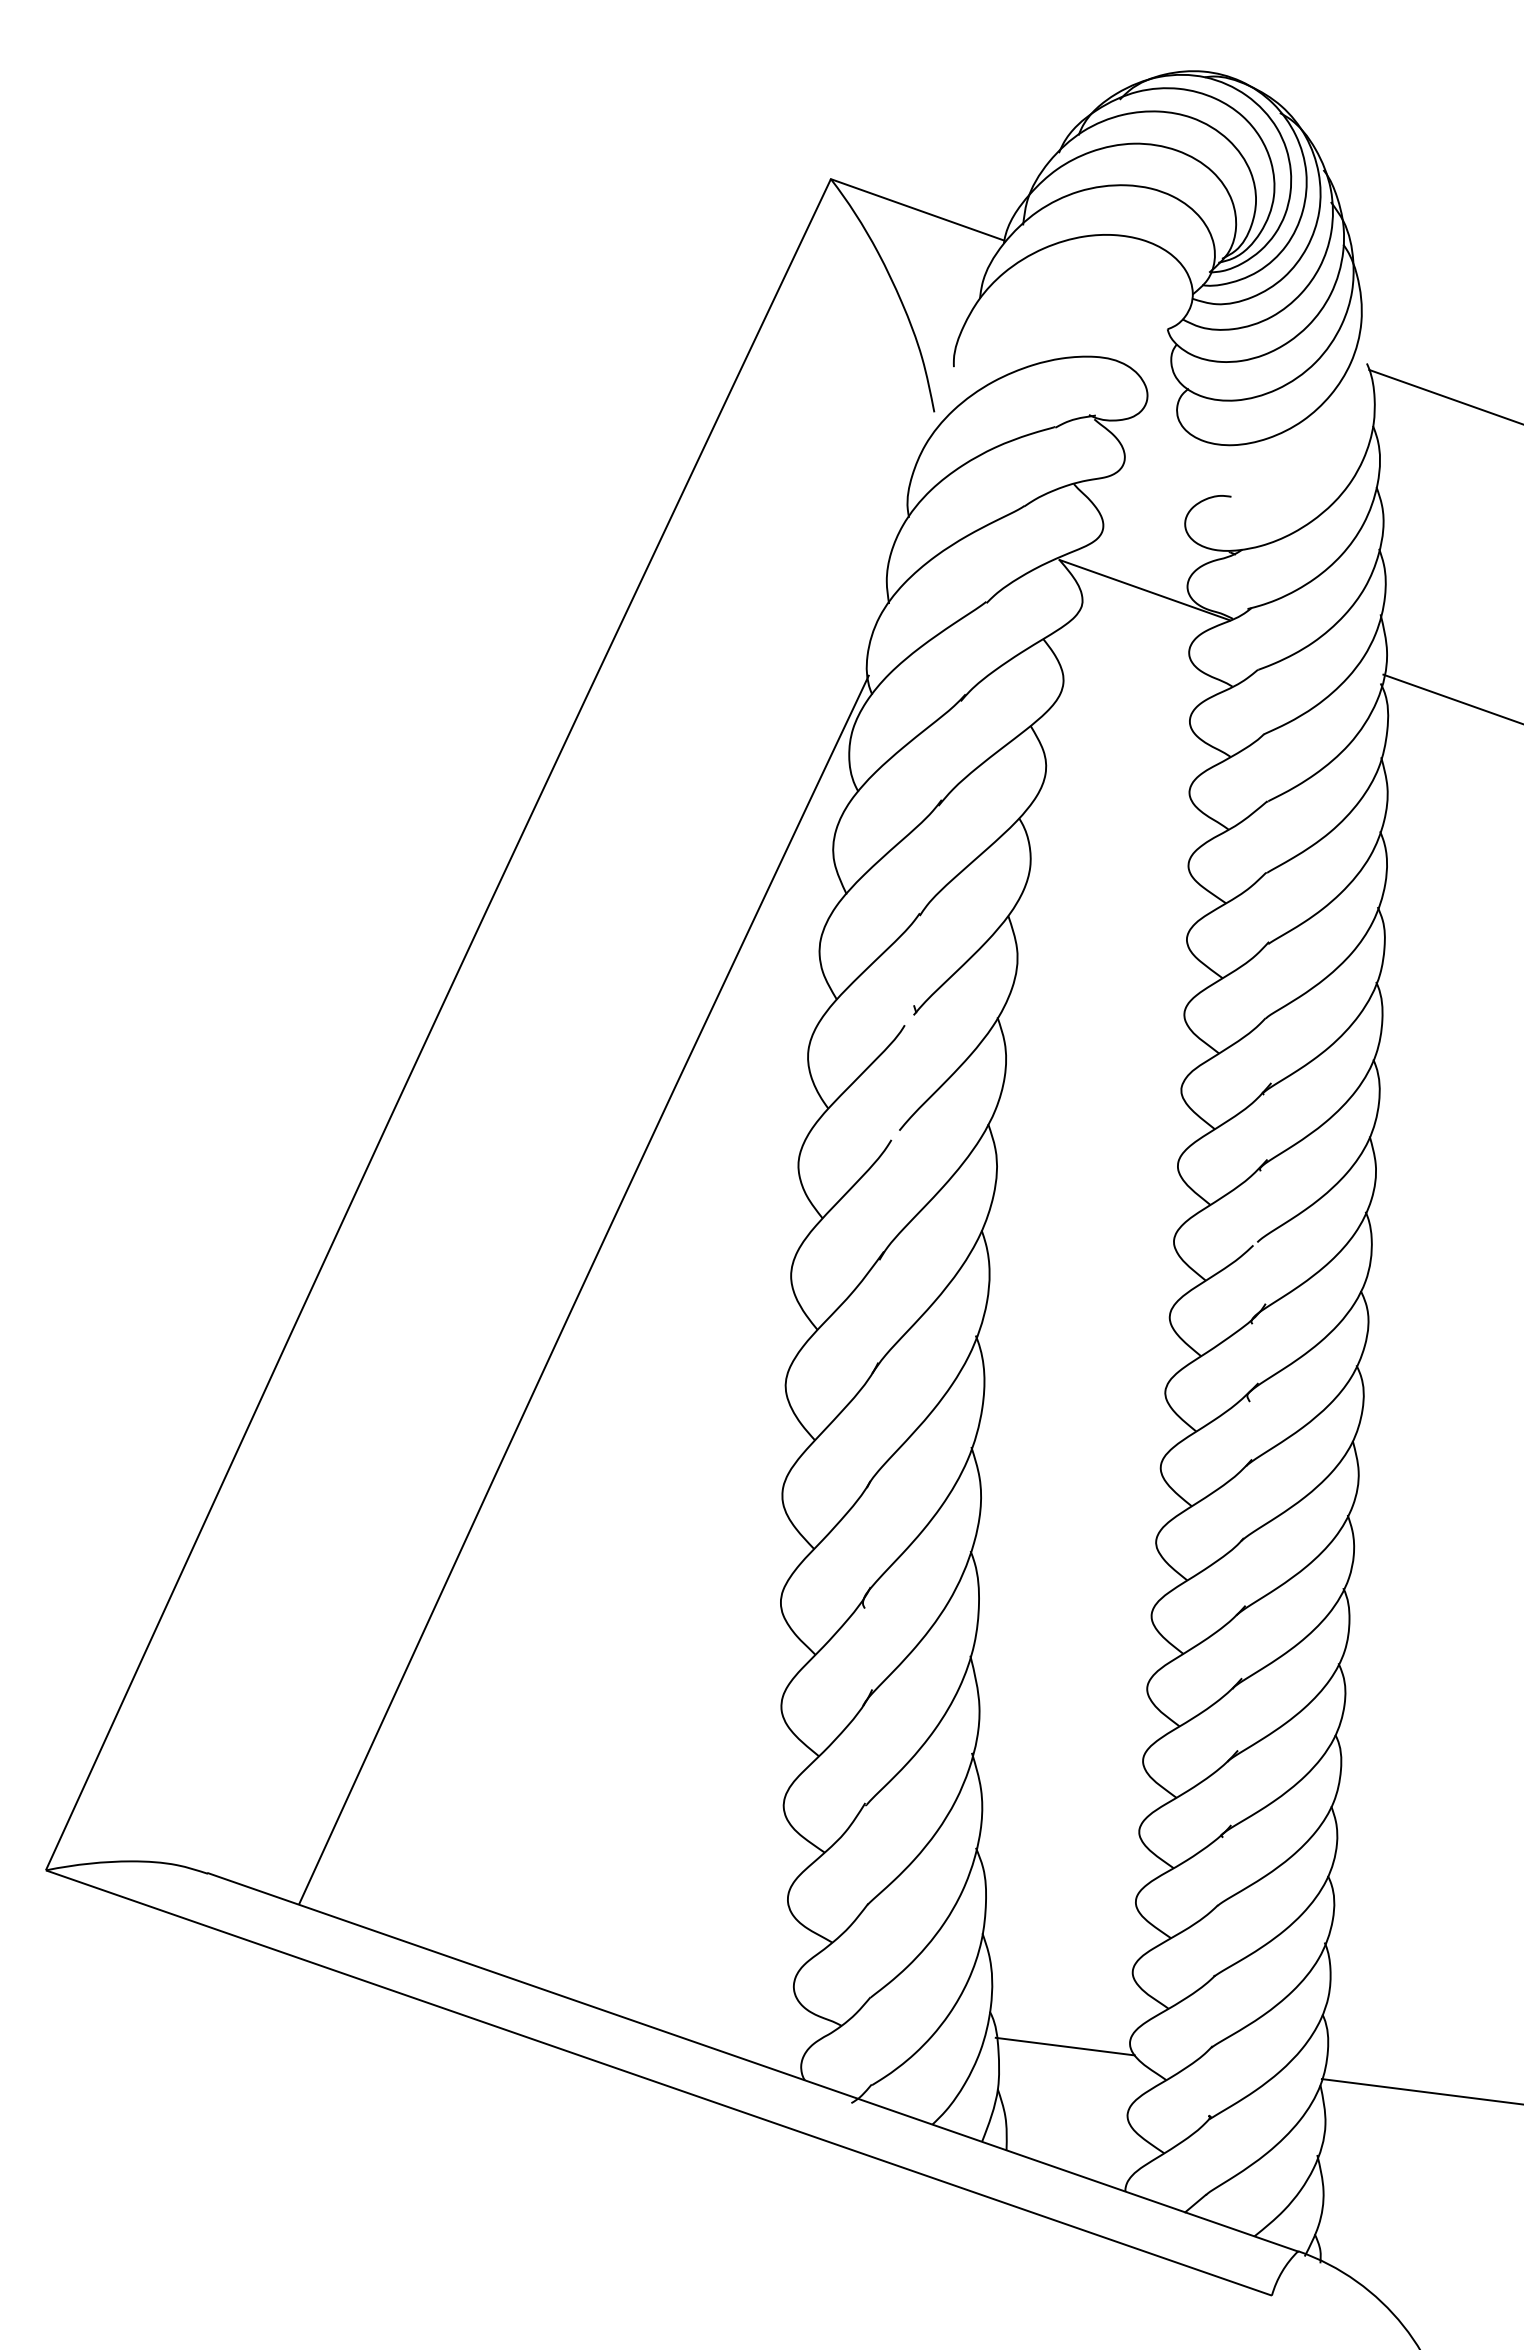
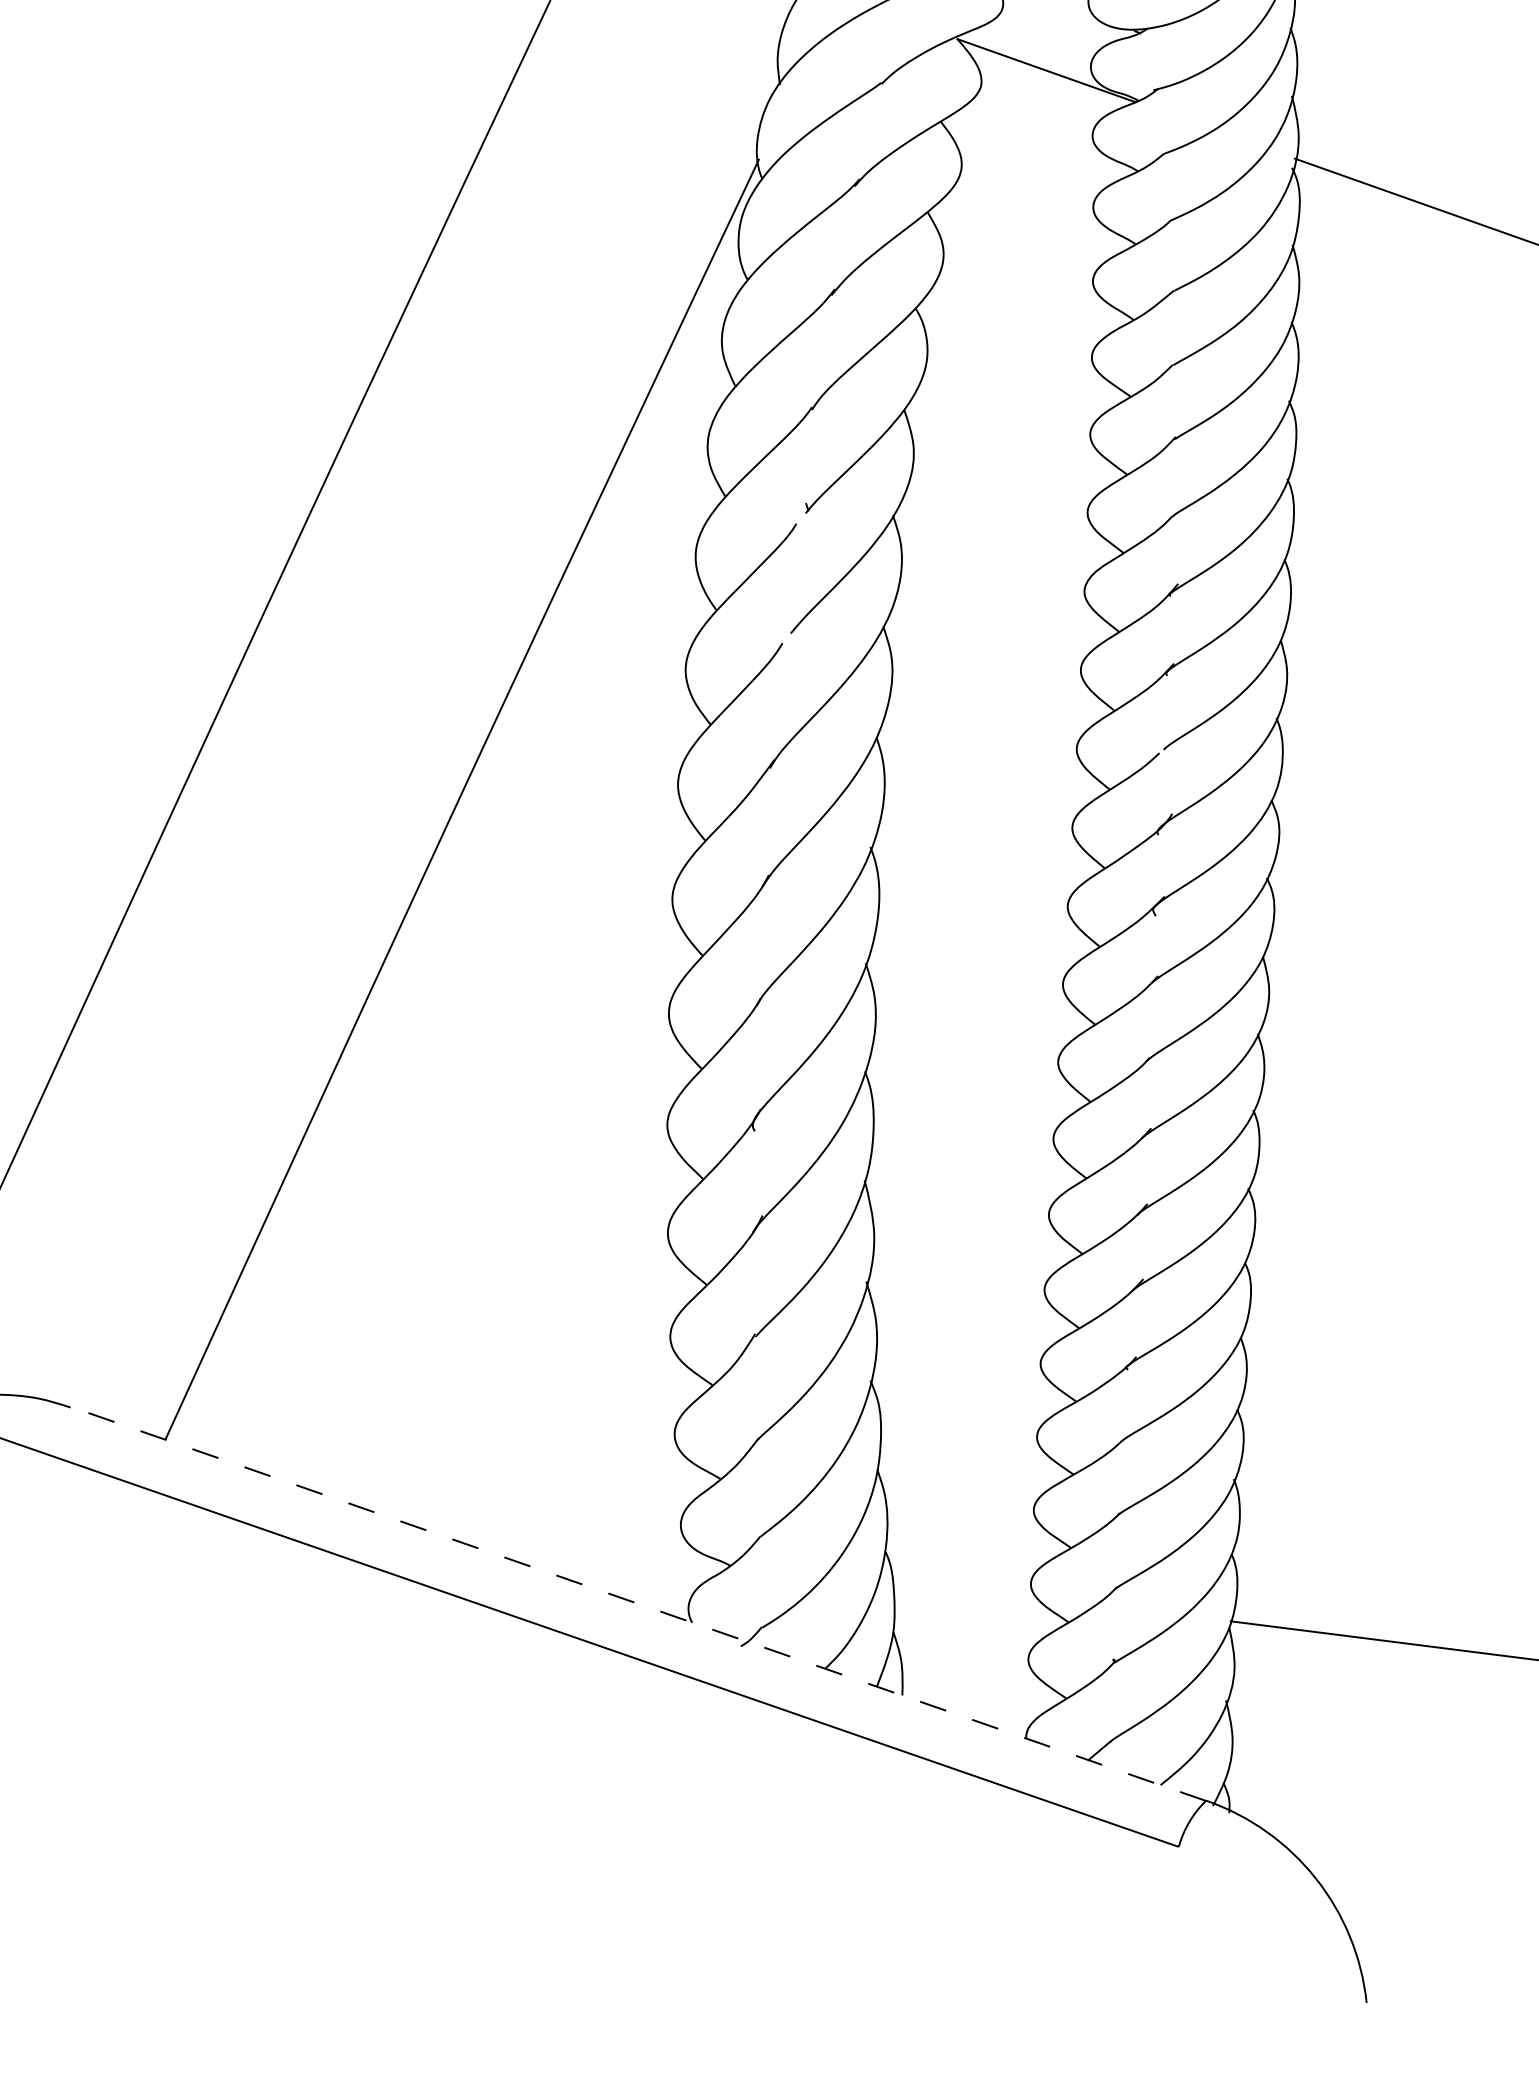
line: (1064, 2046) -> (962, 1587), removed
line: (753, 2062) -> (638, 1604), solid -> dashed

